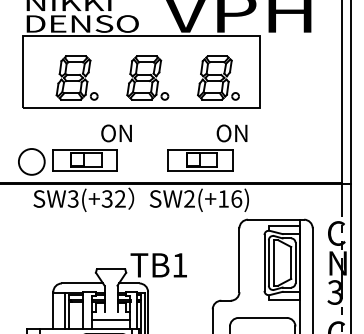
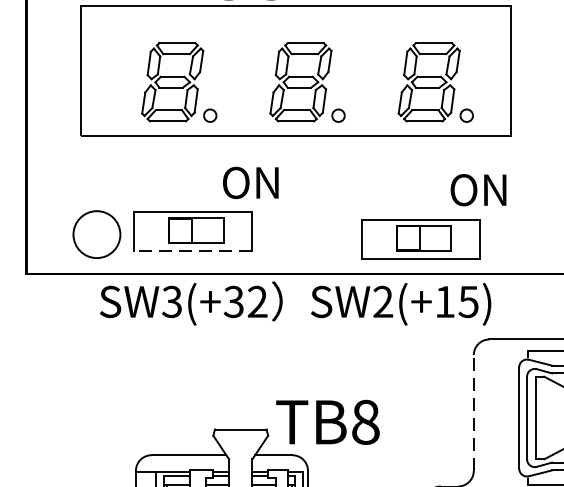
part: (207, 147) -> (433, 215), moved
line: (84, 171) -> (192, 251), solid -> dashed
text: (236, 198) -> (468, 300), SW2(+16) -> SW2(+15)
line: (239, 260) -> (473, 413), solid -> dashed
text: (179, 265) -> (364, 422), TB1 -> TB8

